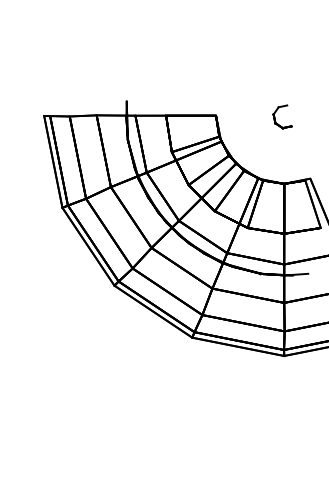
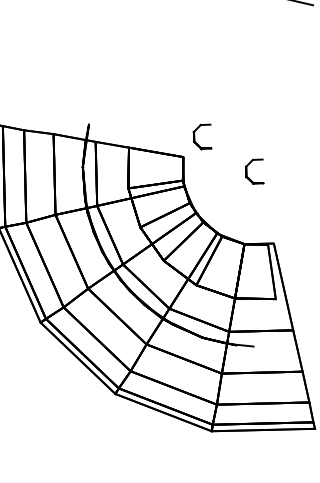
part: (223, 93) -> (195, 134), added

